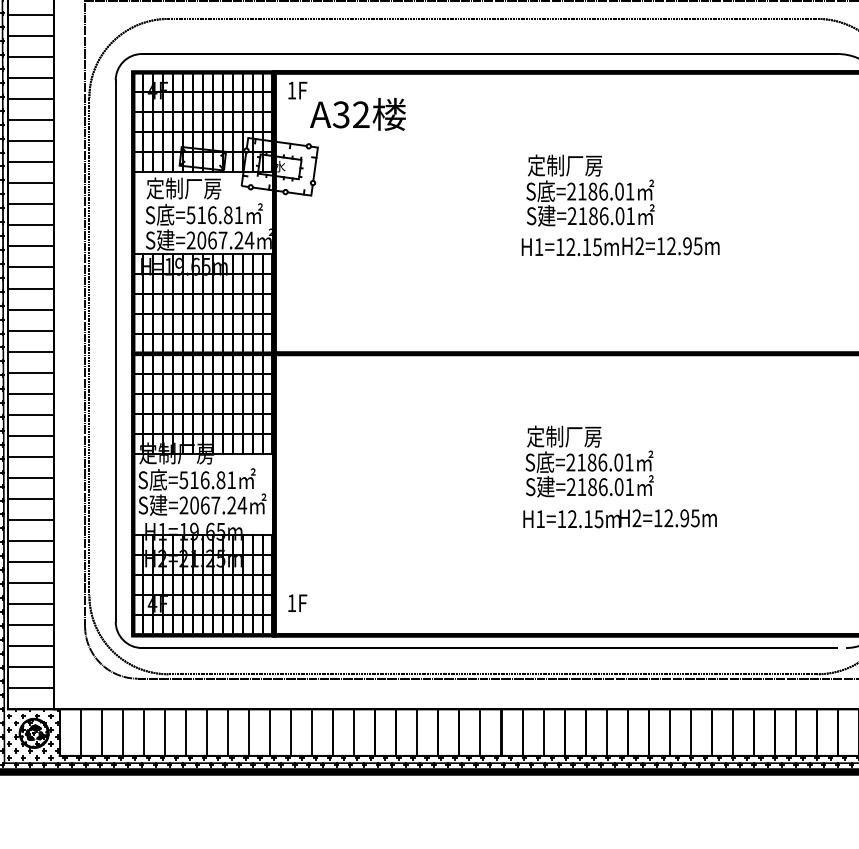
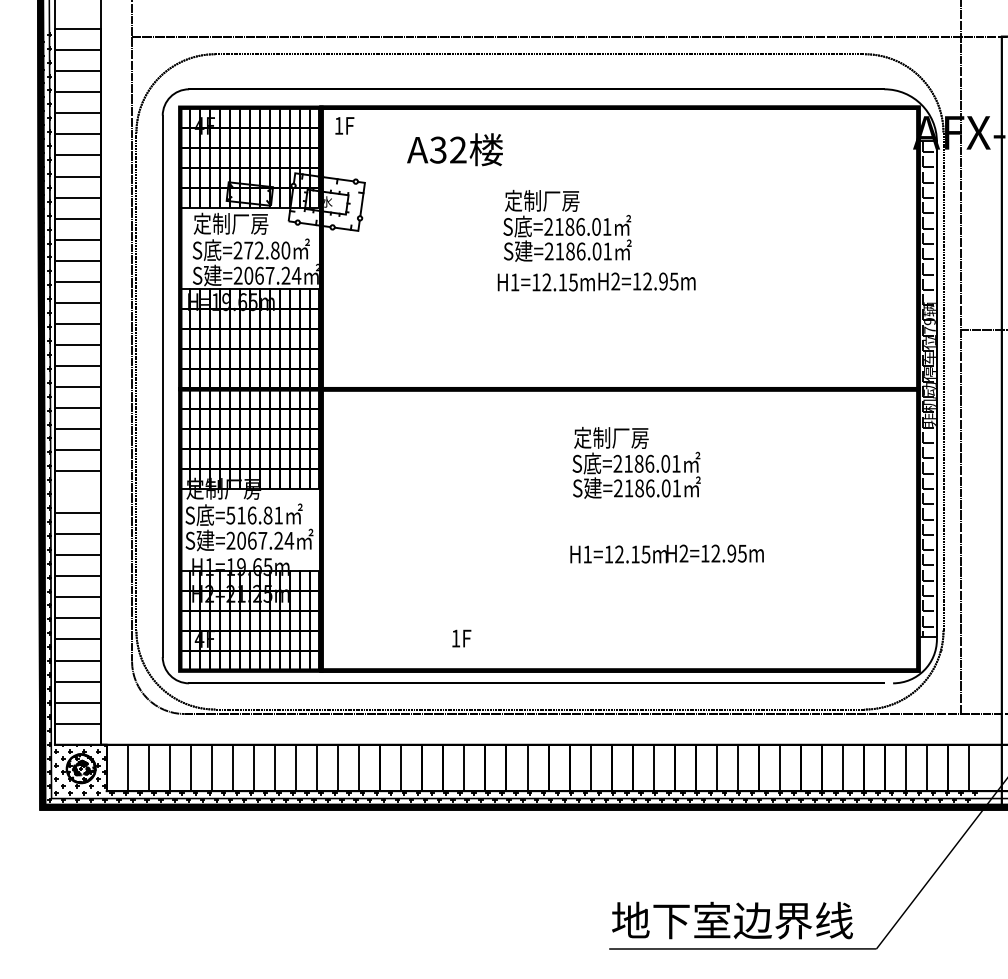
text: (357, 114) -> (454, 149), moved
text: (590, 190) -> (567, 225), moved
text: (214, 215) -> (261, 250), =516.81 -> =272.80
text: (620, 246) -> (596, 281), moved
line: (30, 457) -> (77, 492), removed
text: (589, 461) -> (636, 462), moved
text: (297, 603) -> (461, 638), moved

